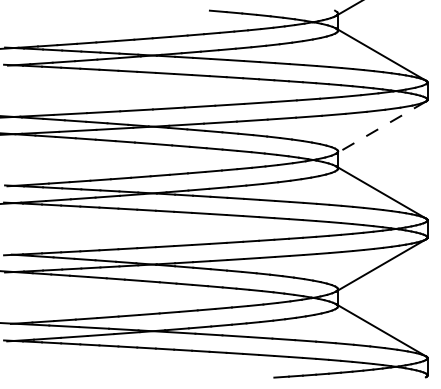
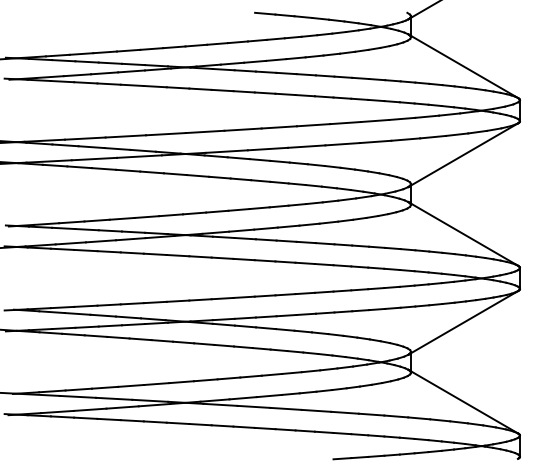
line: (380, 127) -> (462, 155), dashed -> solid

